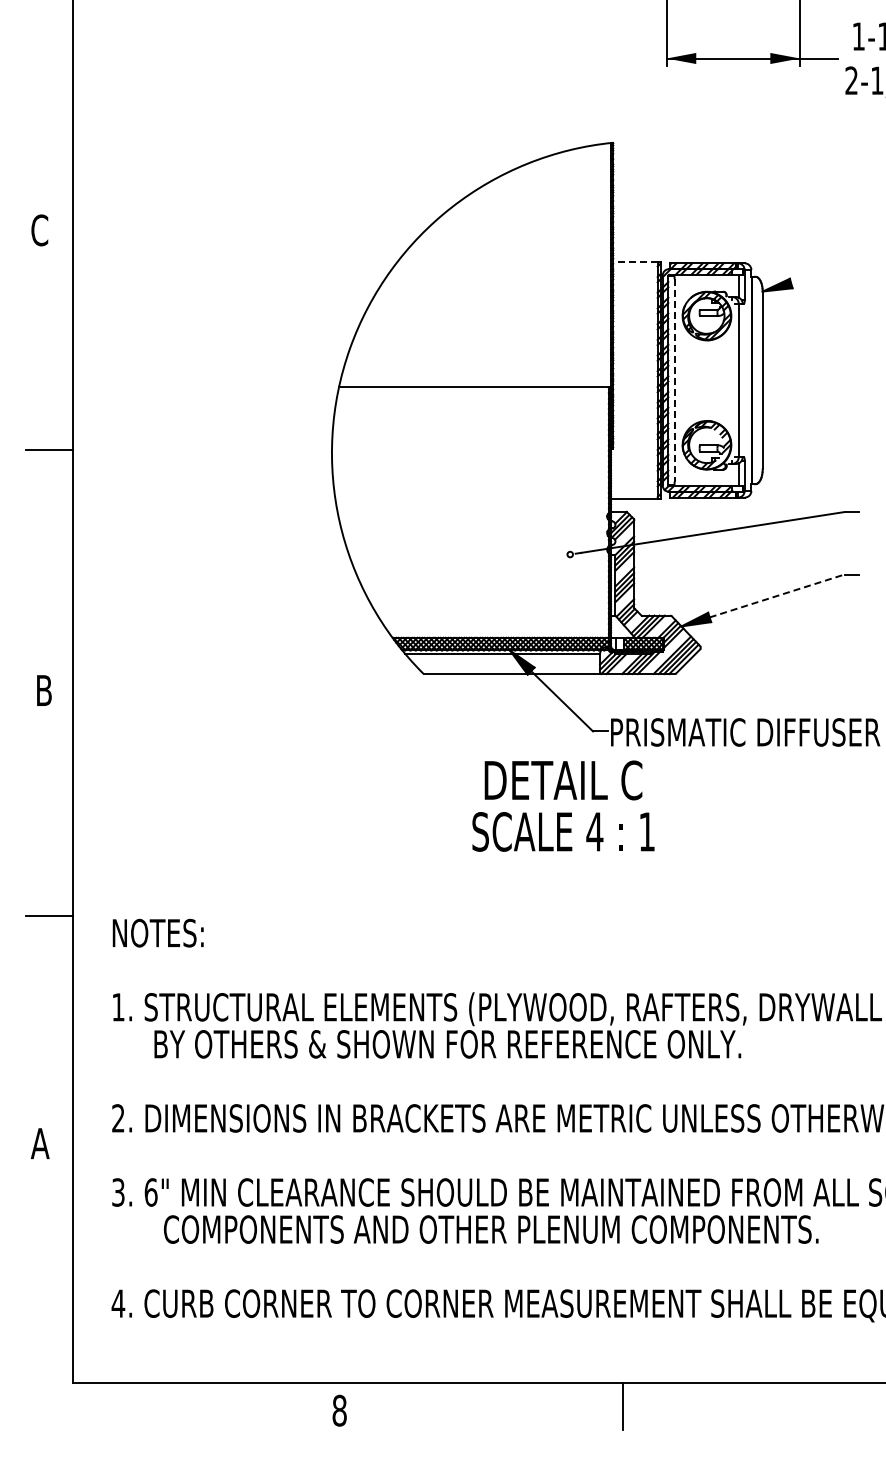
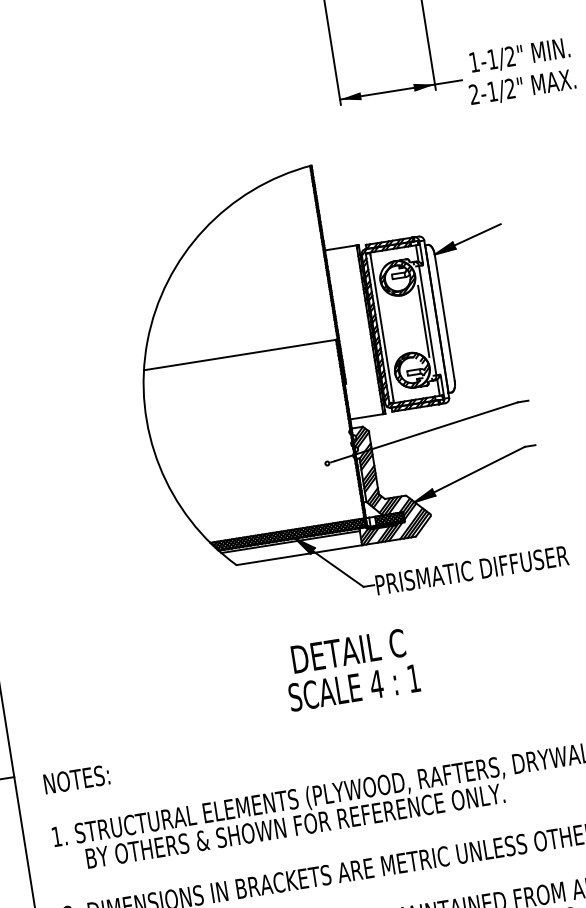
line: (635, 261) -> (340, 247), dashed -> solid
line: (825, 273) -> (477, 234), added
line: (674, 380) -> (381, 327), dashed -> solid
line: (733, 380) -> (423, 321), added
line: (777, 596) -> (479, 470), dashed -> solid
part: (563, 812) -> (352, 674), moved

